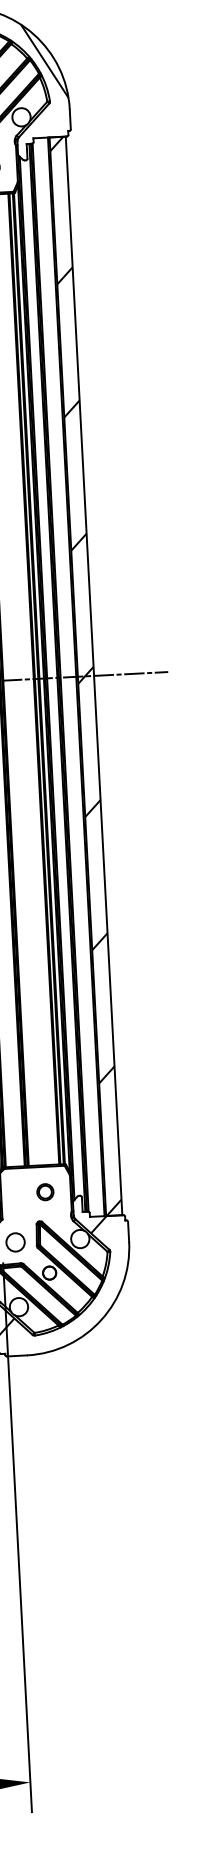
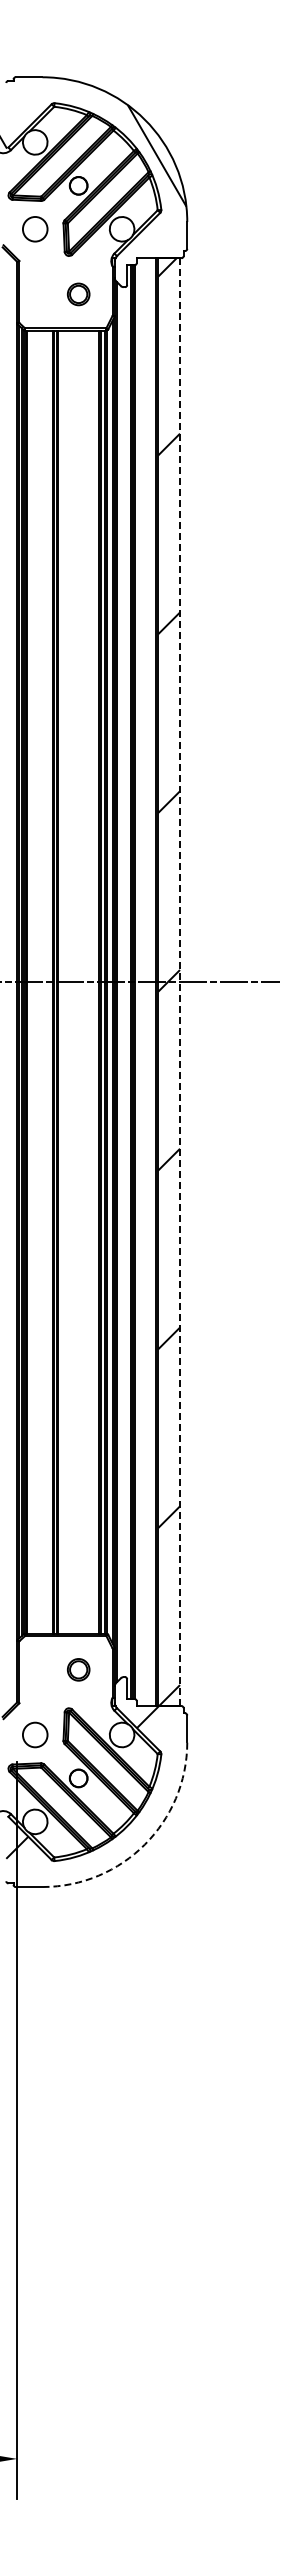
line: (94, 676) -> (180, 982), solid -> dashed
arc: (101, 1319) -> (144, 1844), solid -> dashed

